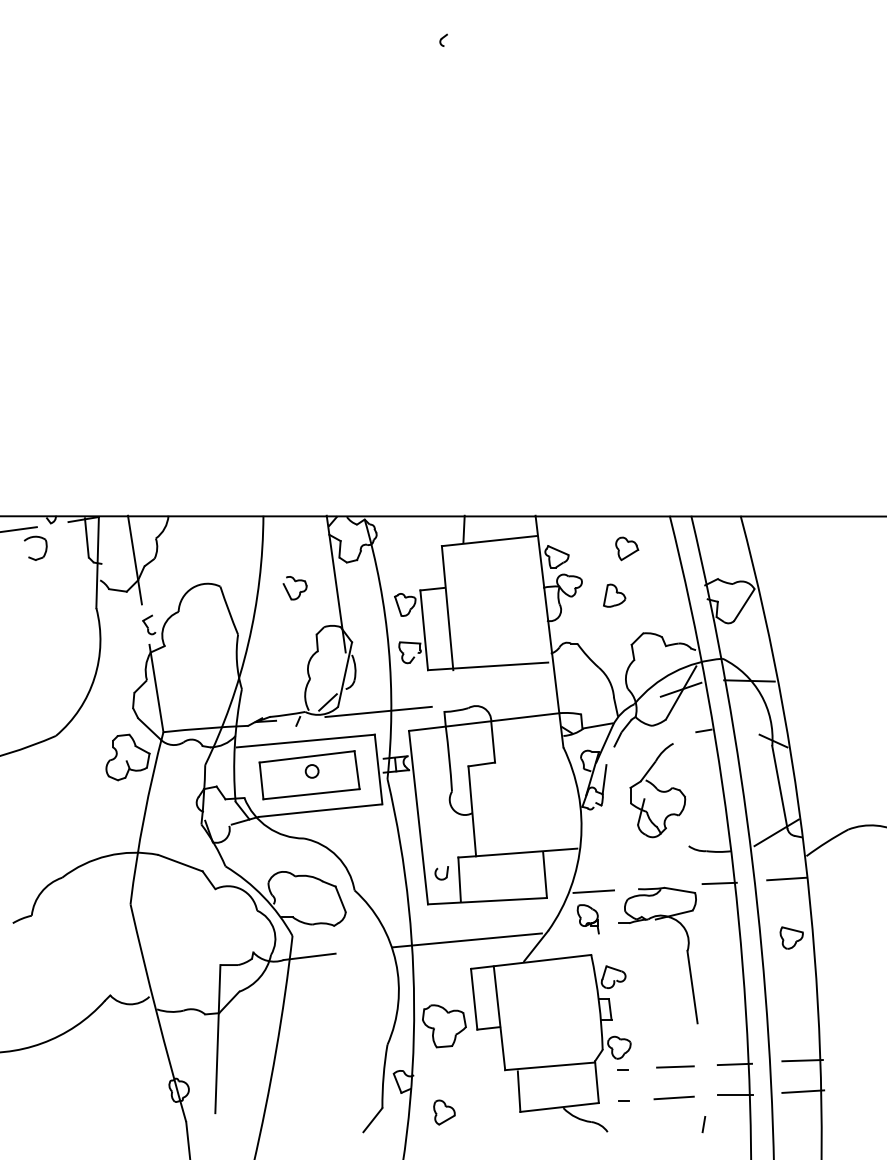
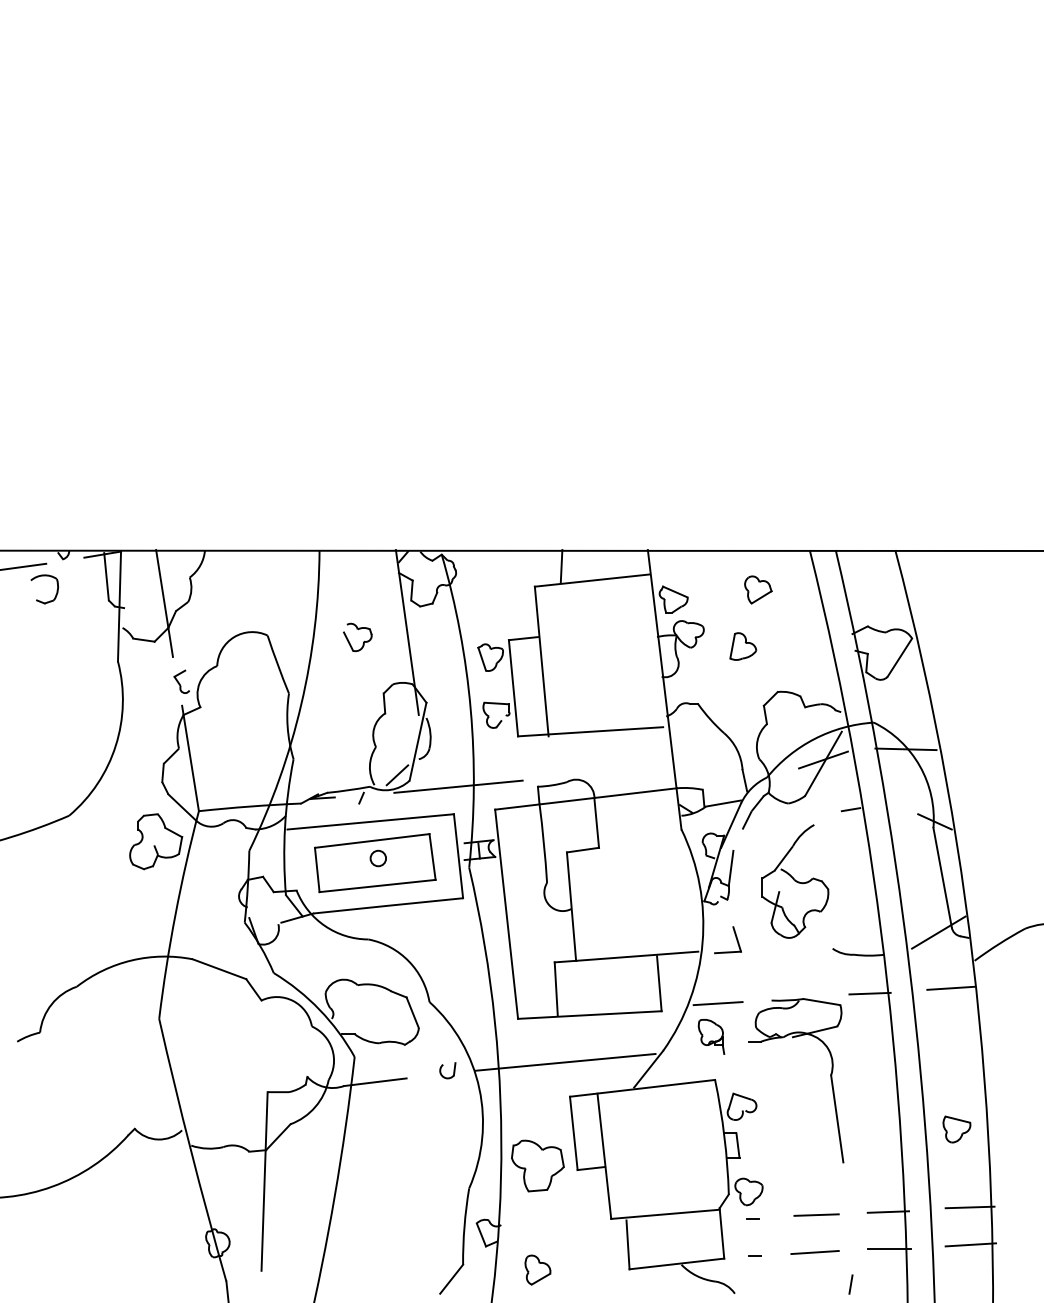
part: (607, 835) -> (734, 935), added
part: (441, 873) -> (447, 1070), moved
part: (791, 937) -> (956, 1128), moved

